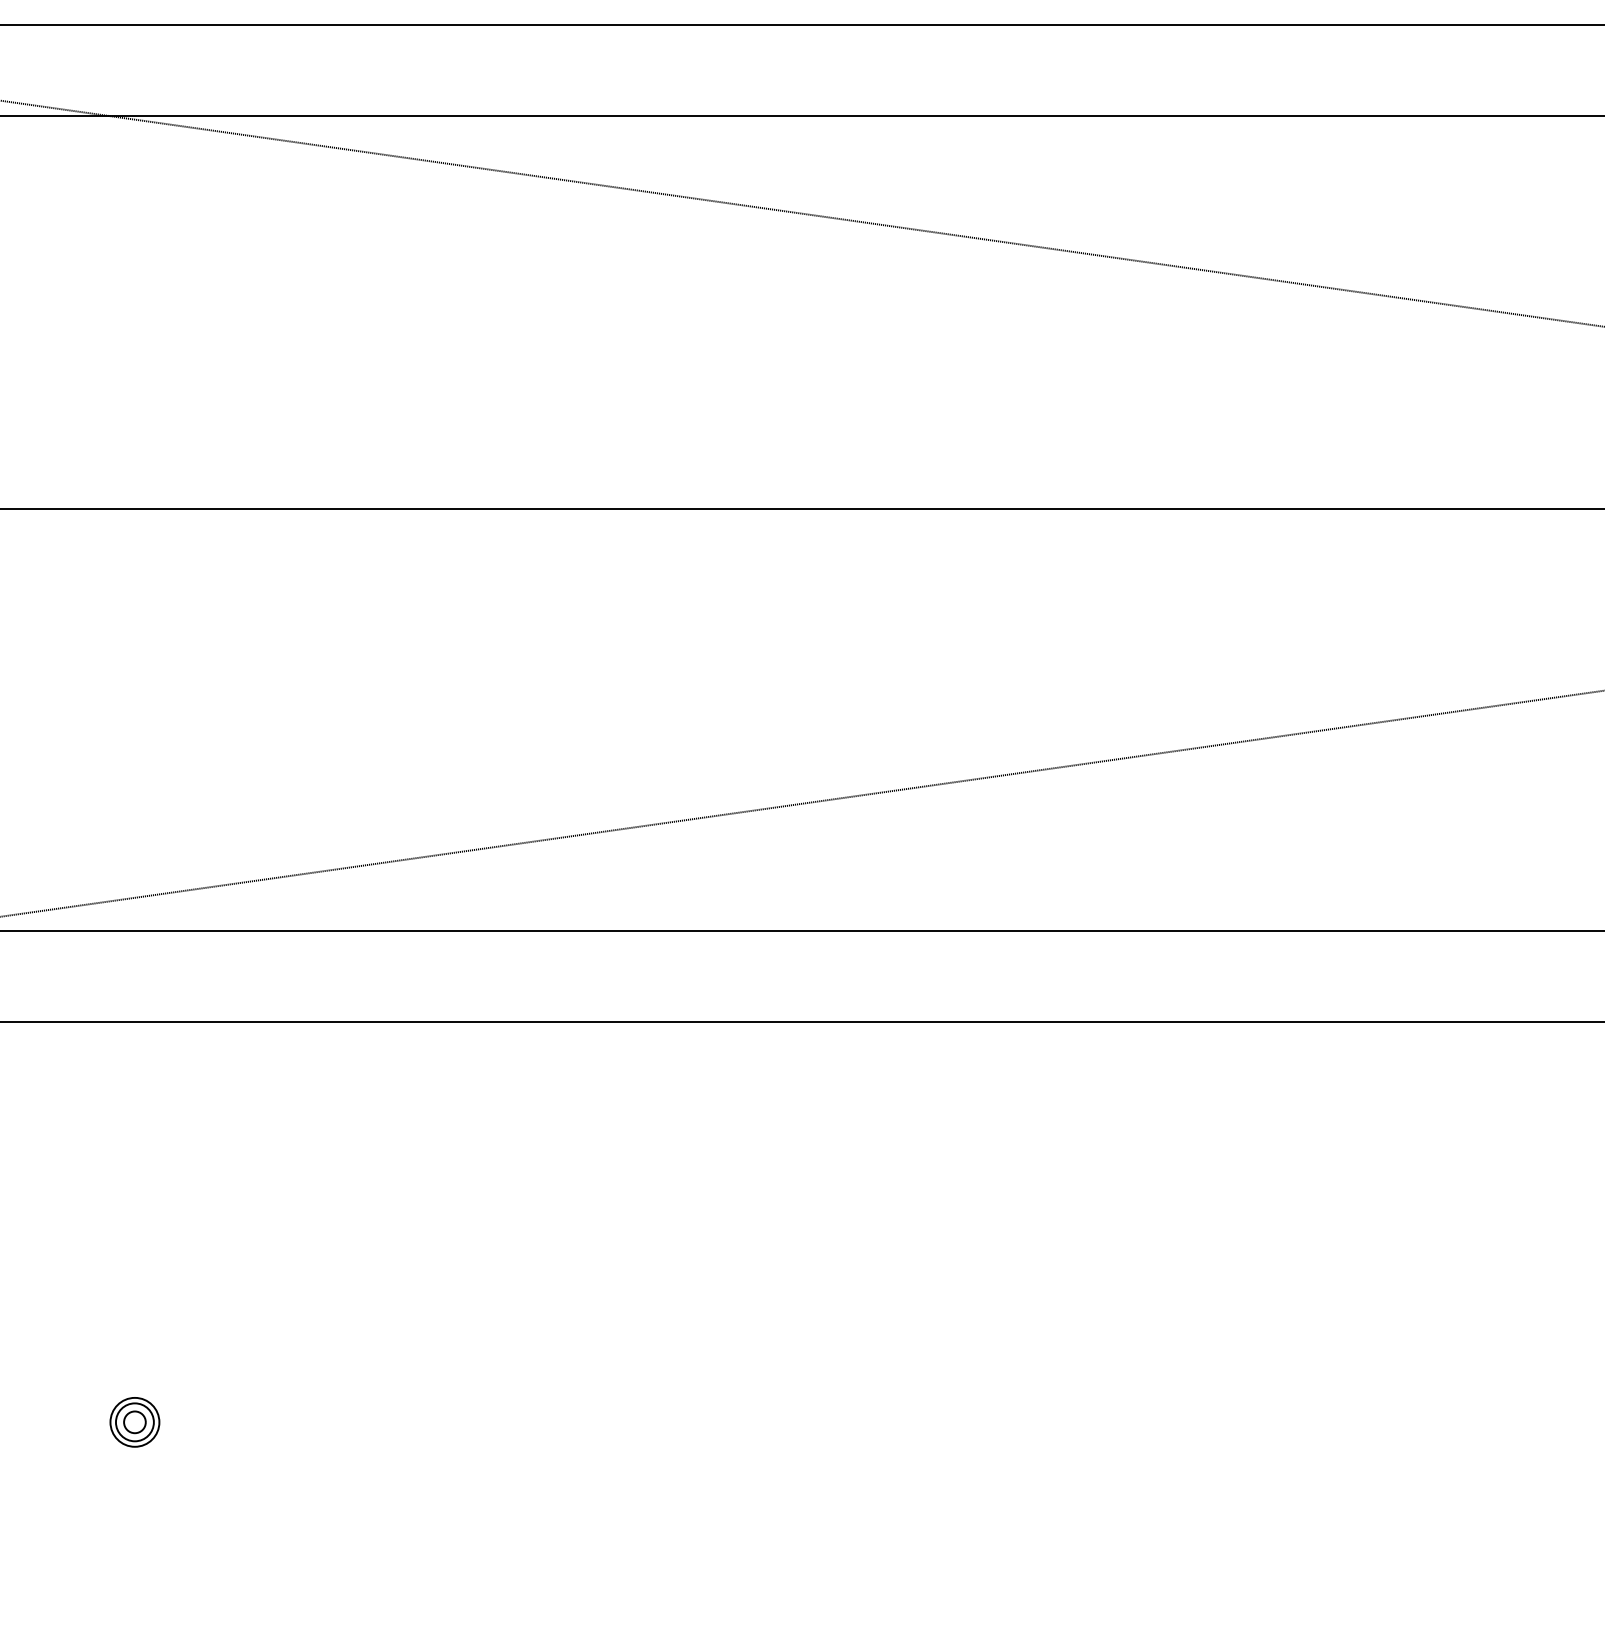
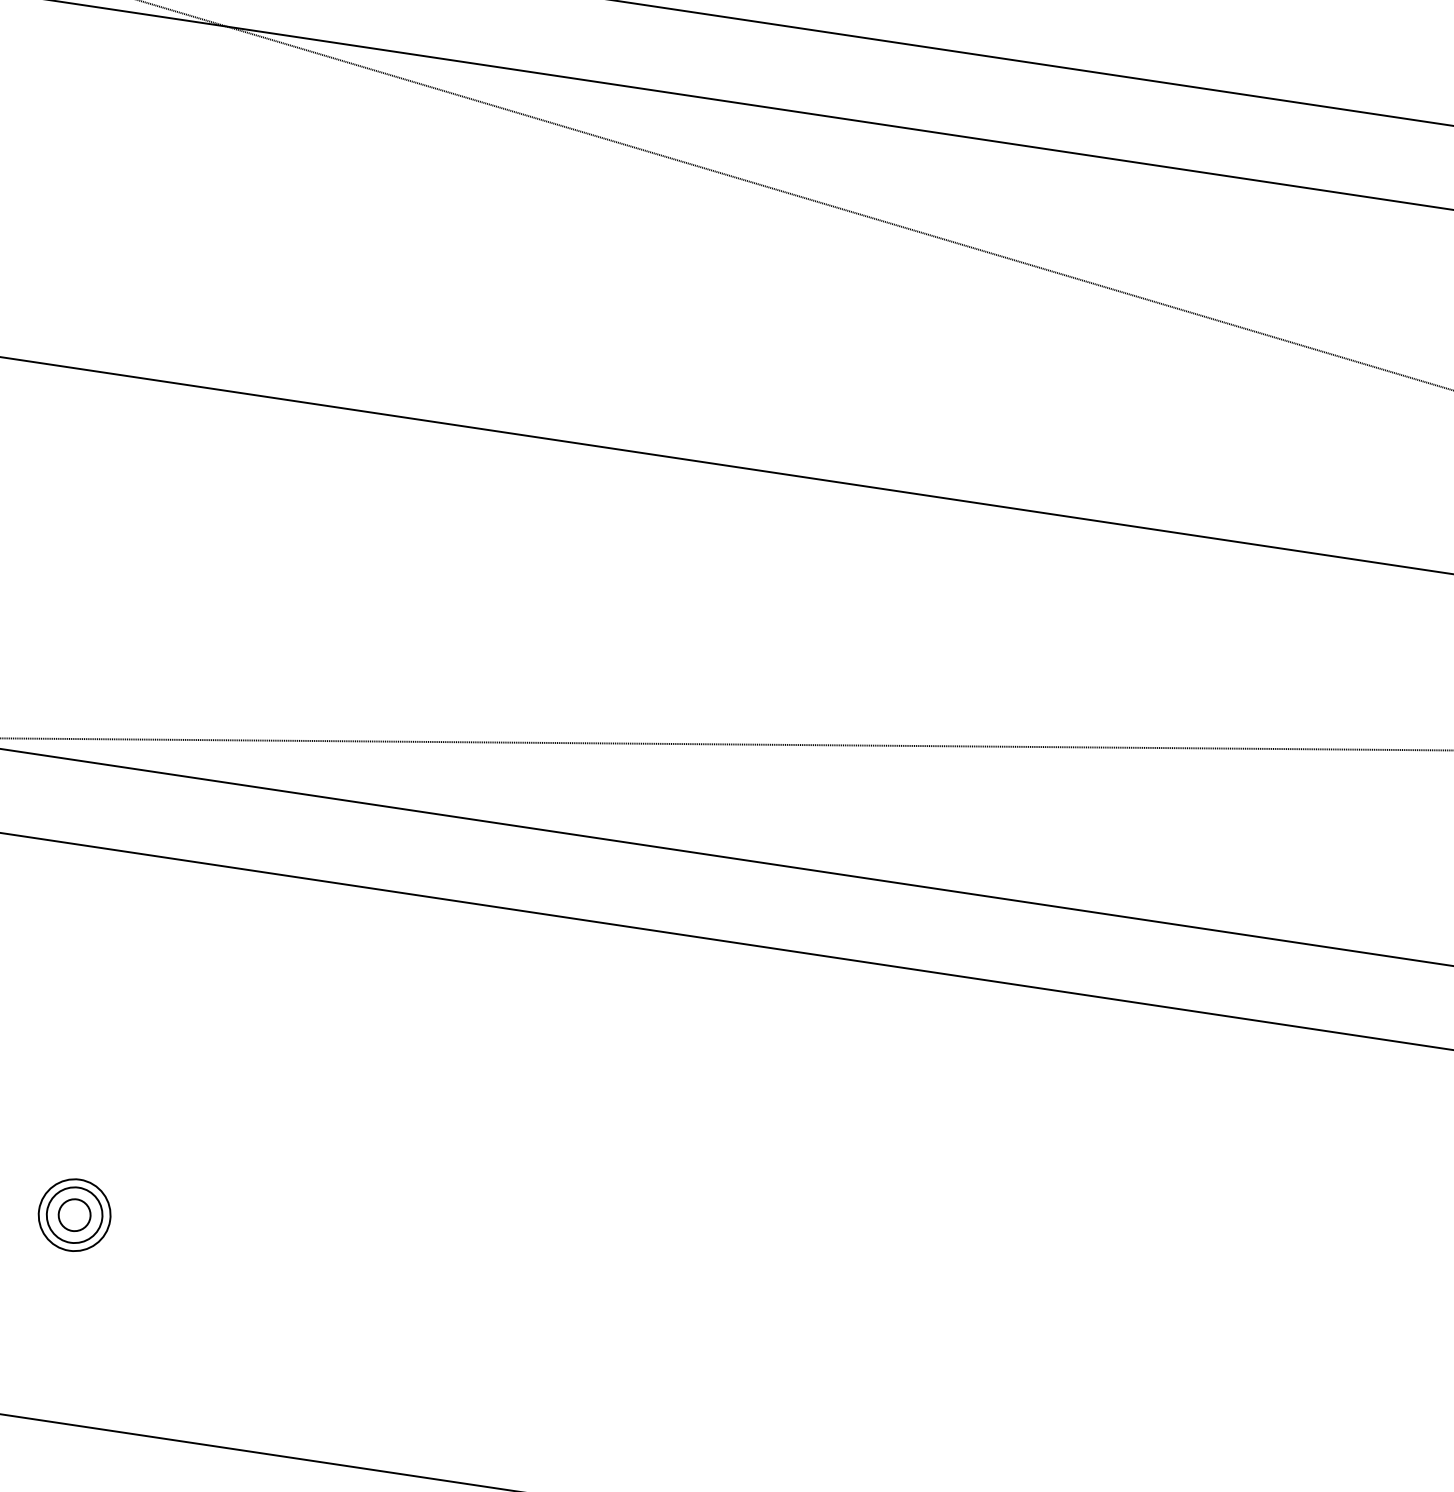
part: (134, 1422) -> (74, 1215), size x1.6

